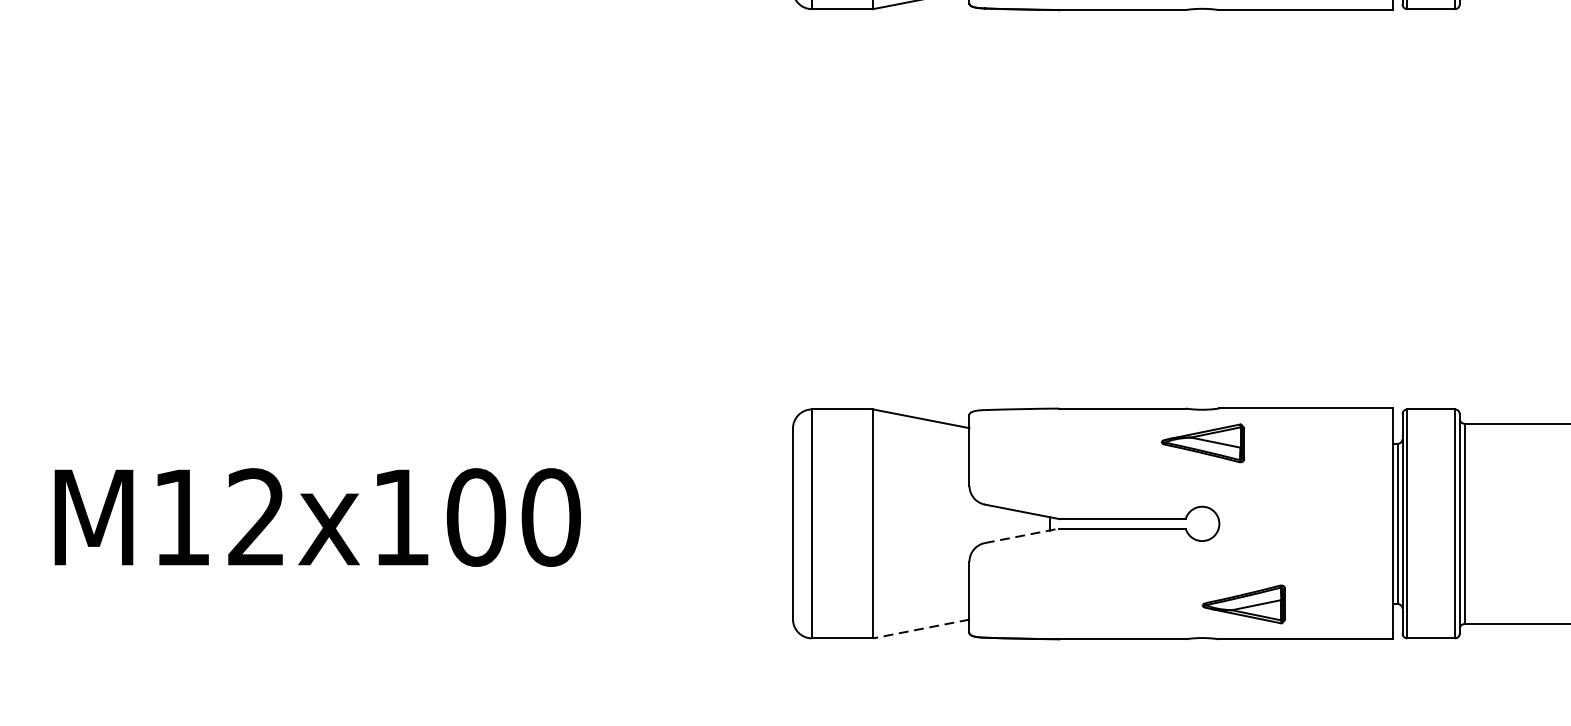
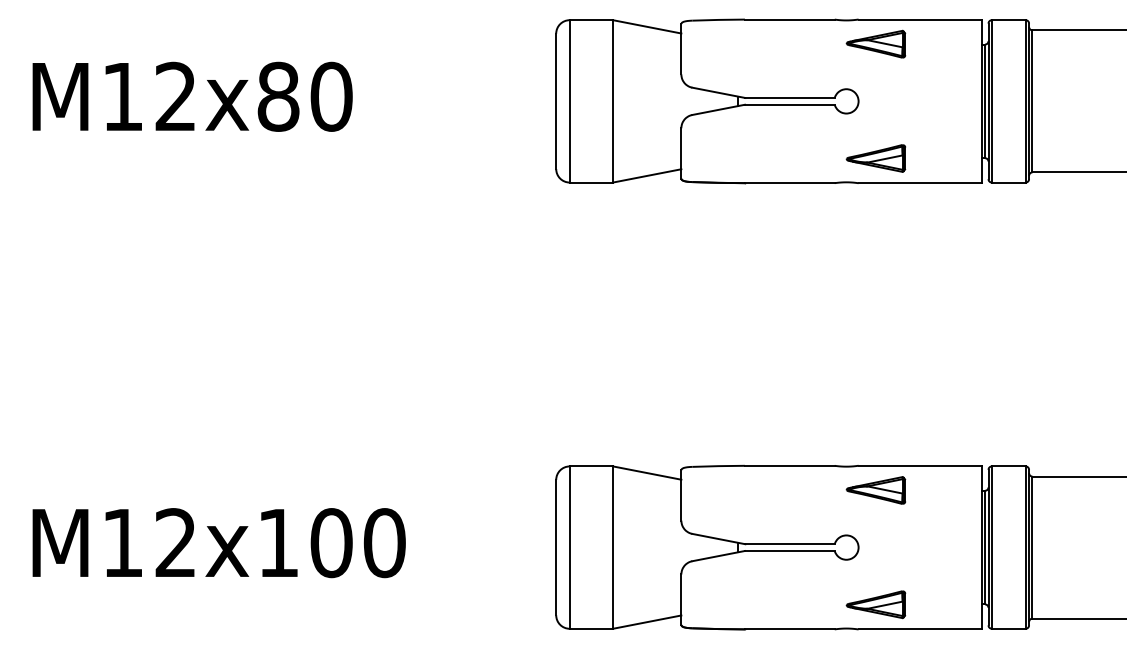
part: (1202, 443) -> (875, 490), moved
line: (1021, 536) -> (718, 556), dashed -> solid
line: (921, 629) -> (647, 622), dashed -> solid

